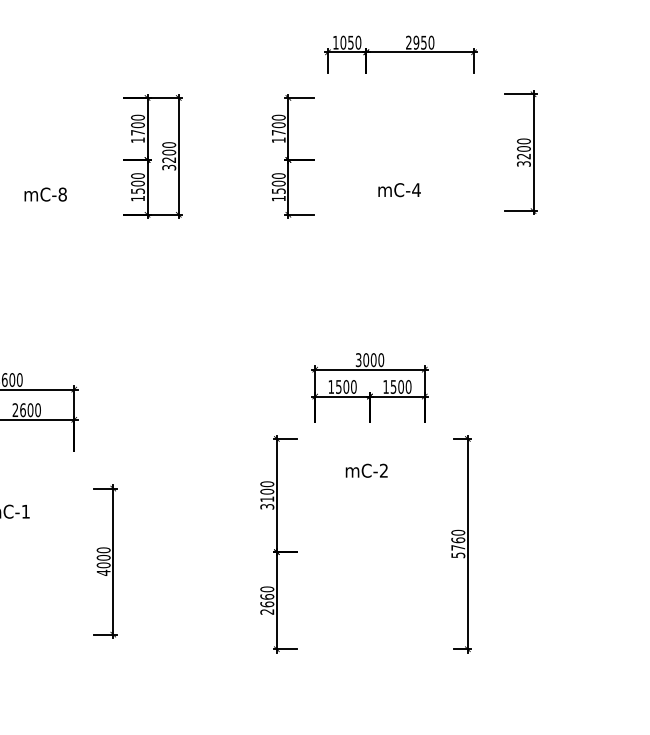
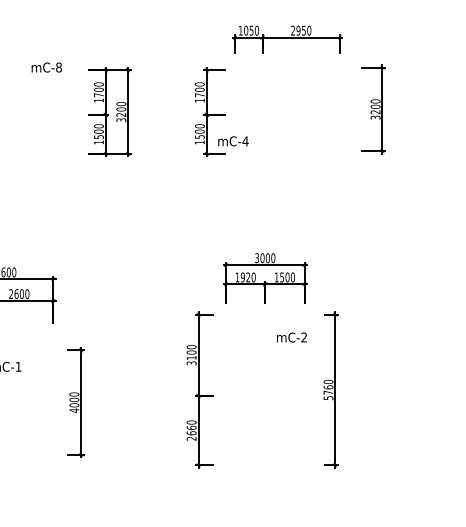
text: (399, 190) -> (233, 141), moved
text: (45, 194) -> (46, 67), moved
text: (342, 387) -> (245, 277), 1500 -> 1920
text: (366, 470) -> (291, 337), moved

